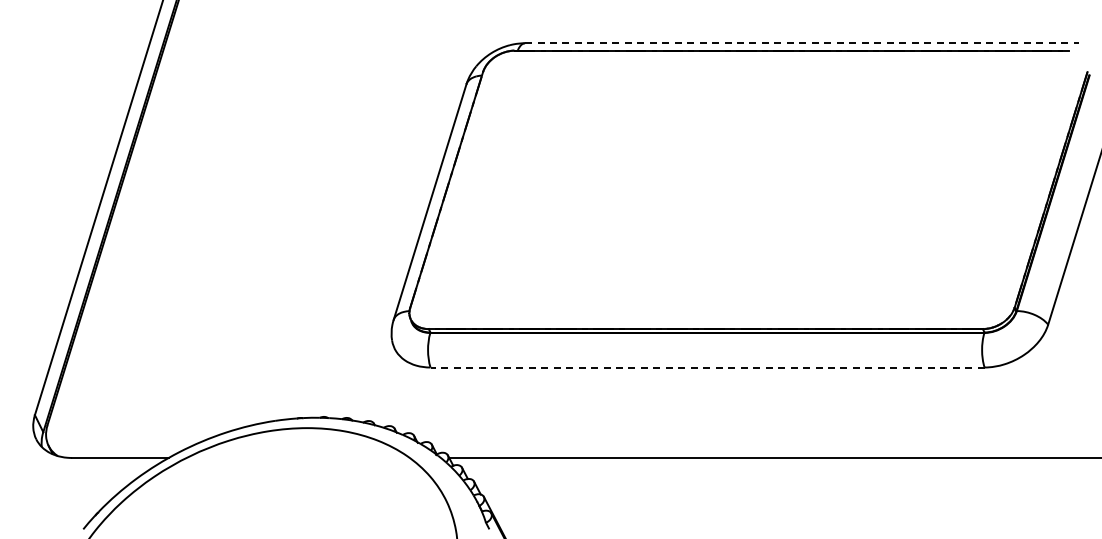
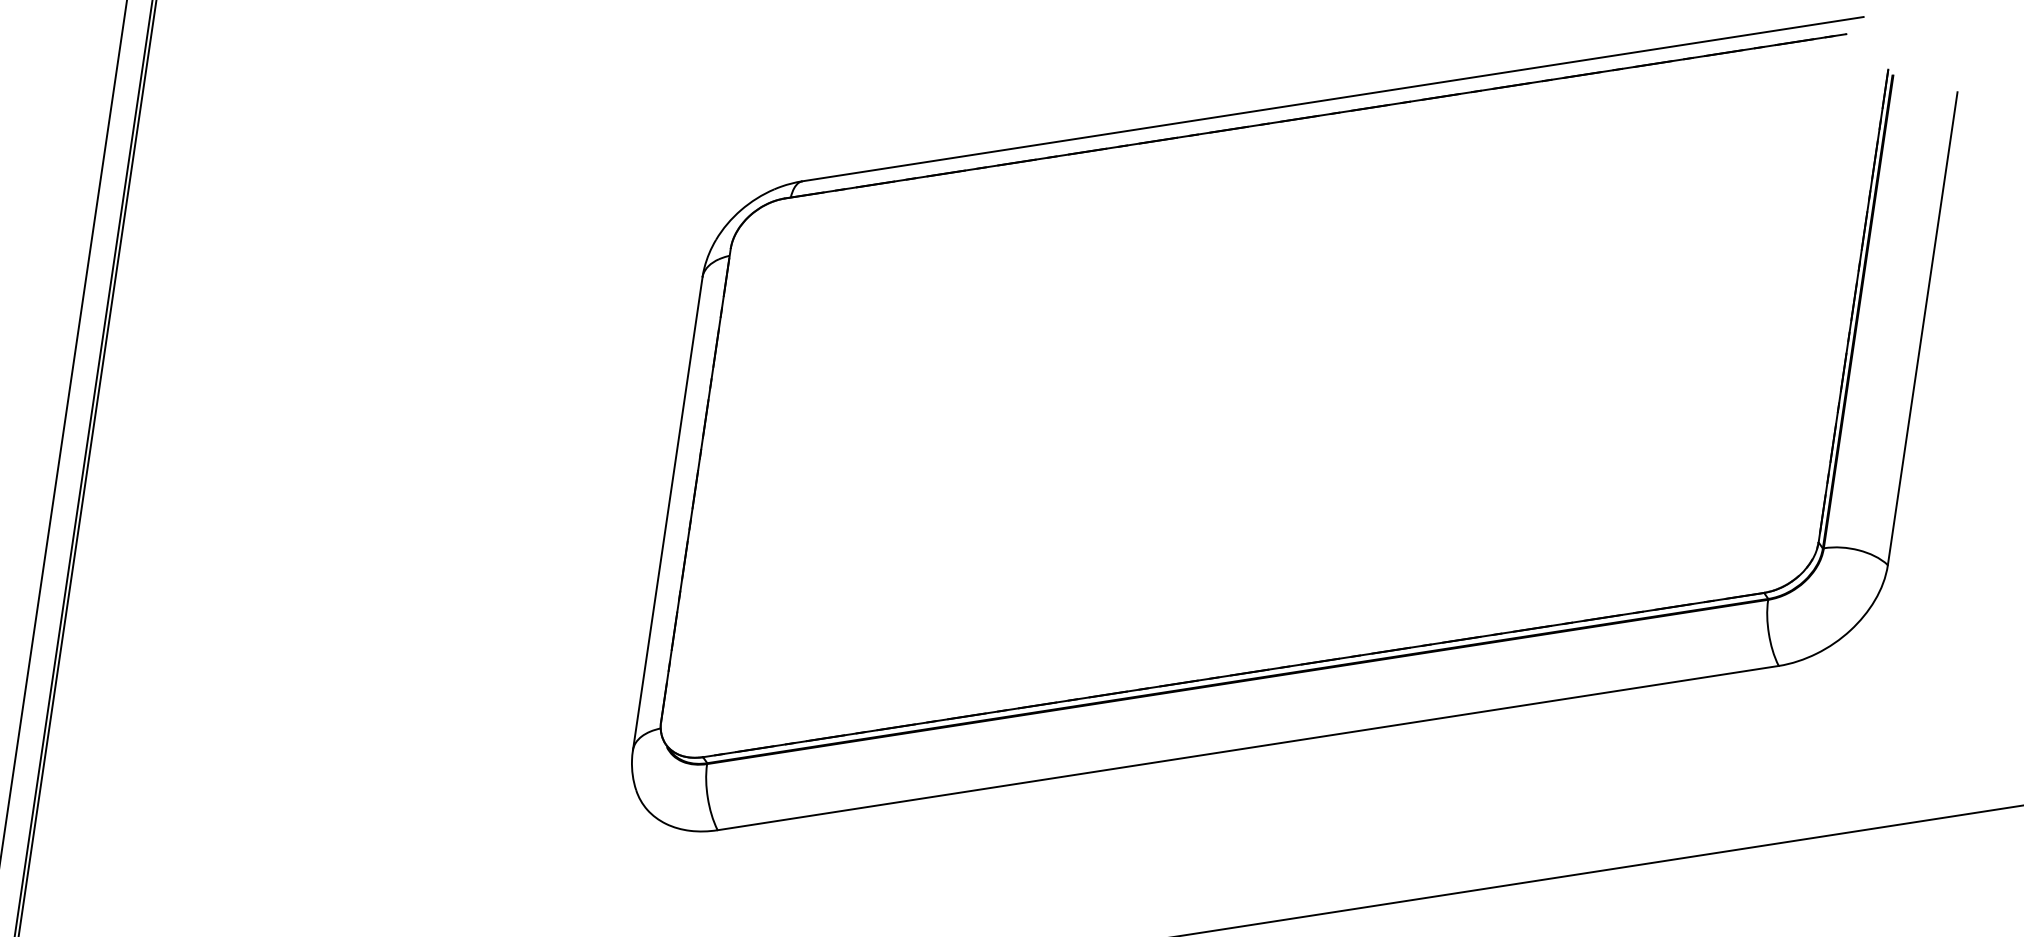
line: (802, 43) -> (1333, 99), dashed -> solid
line: (707, 367) -> (1248, 748), dashed -> solid

